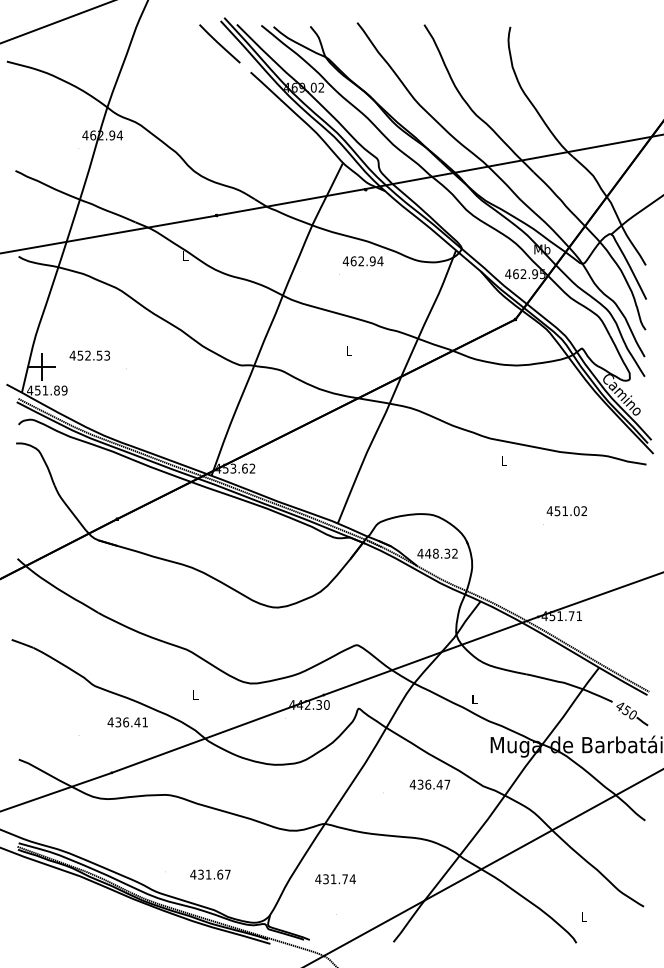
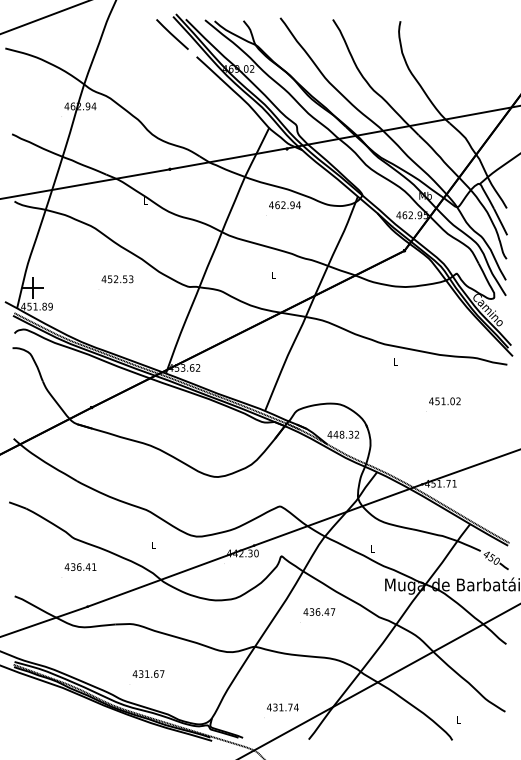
text: (89, 355) -> (117, 279), moved
text: (127, 722) -> (80, 567), moved
text: (429, 784) -> (318, 611), moved
text: (210, 874) -> (148, 673), moved
text: (335, 879) -> (282, 707), moved

